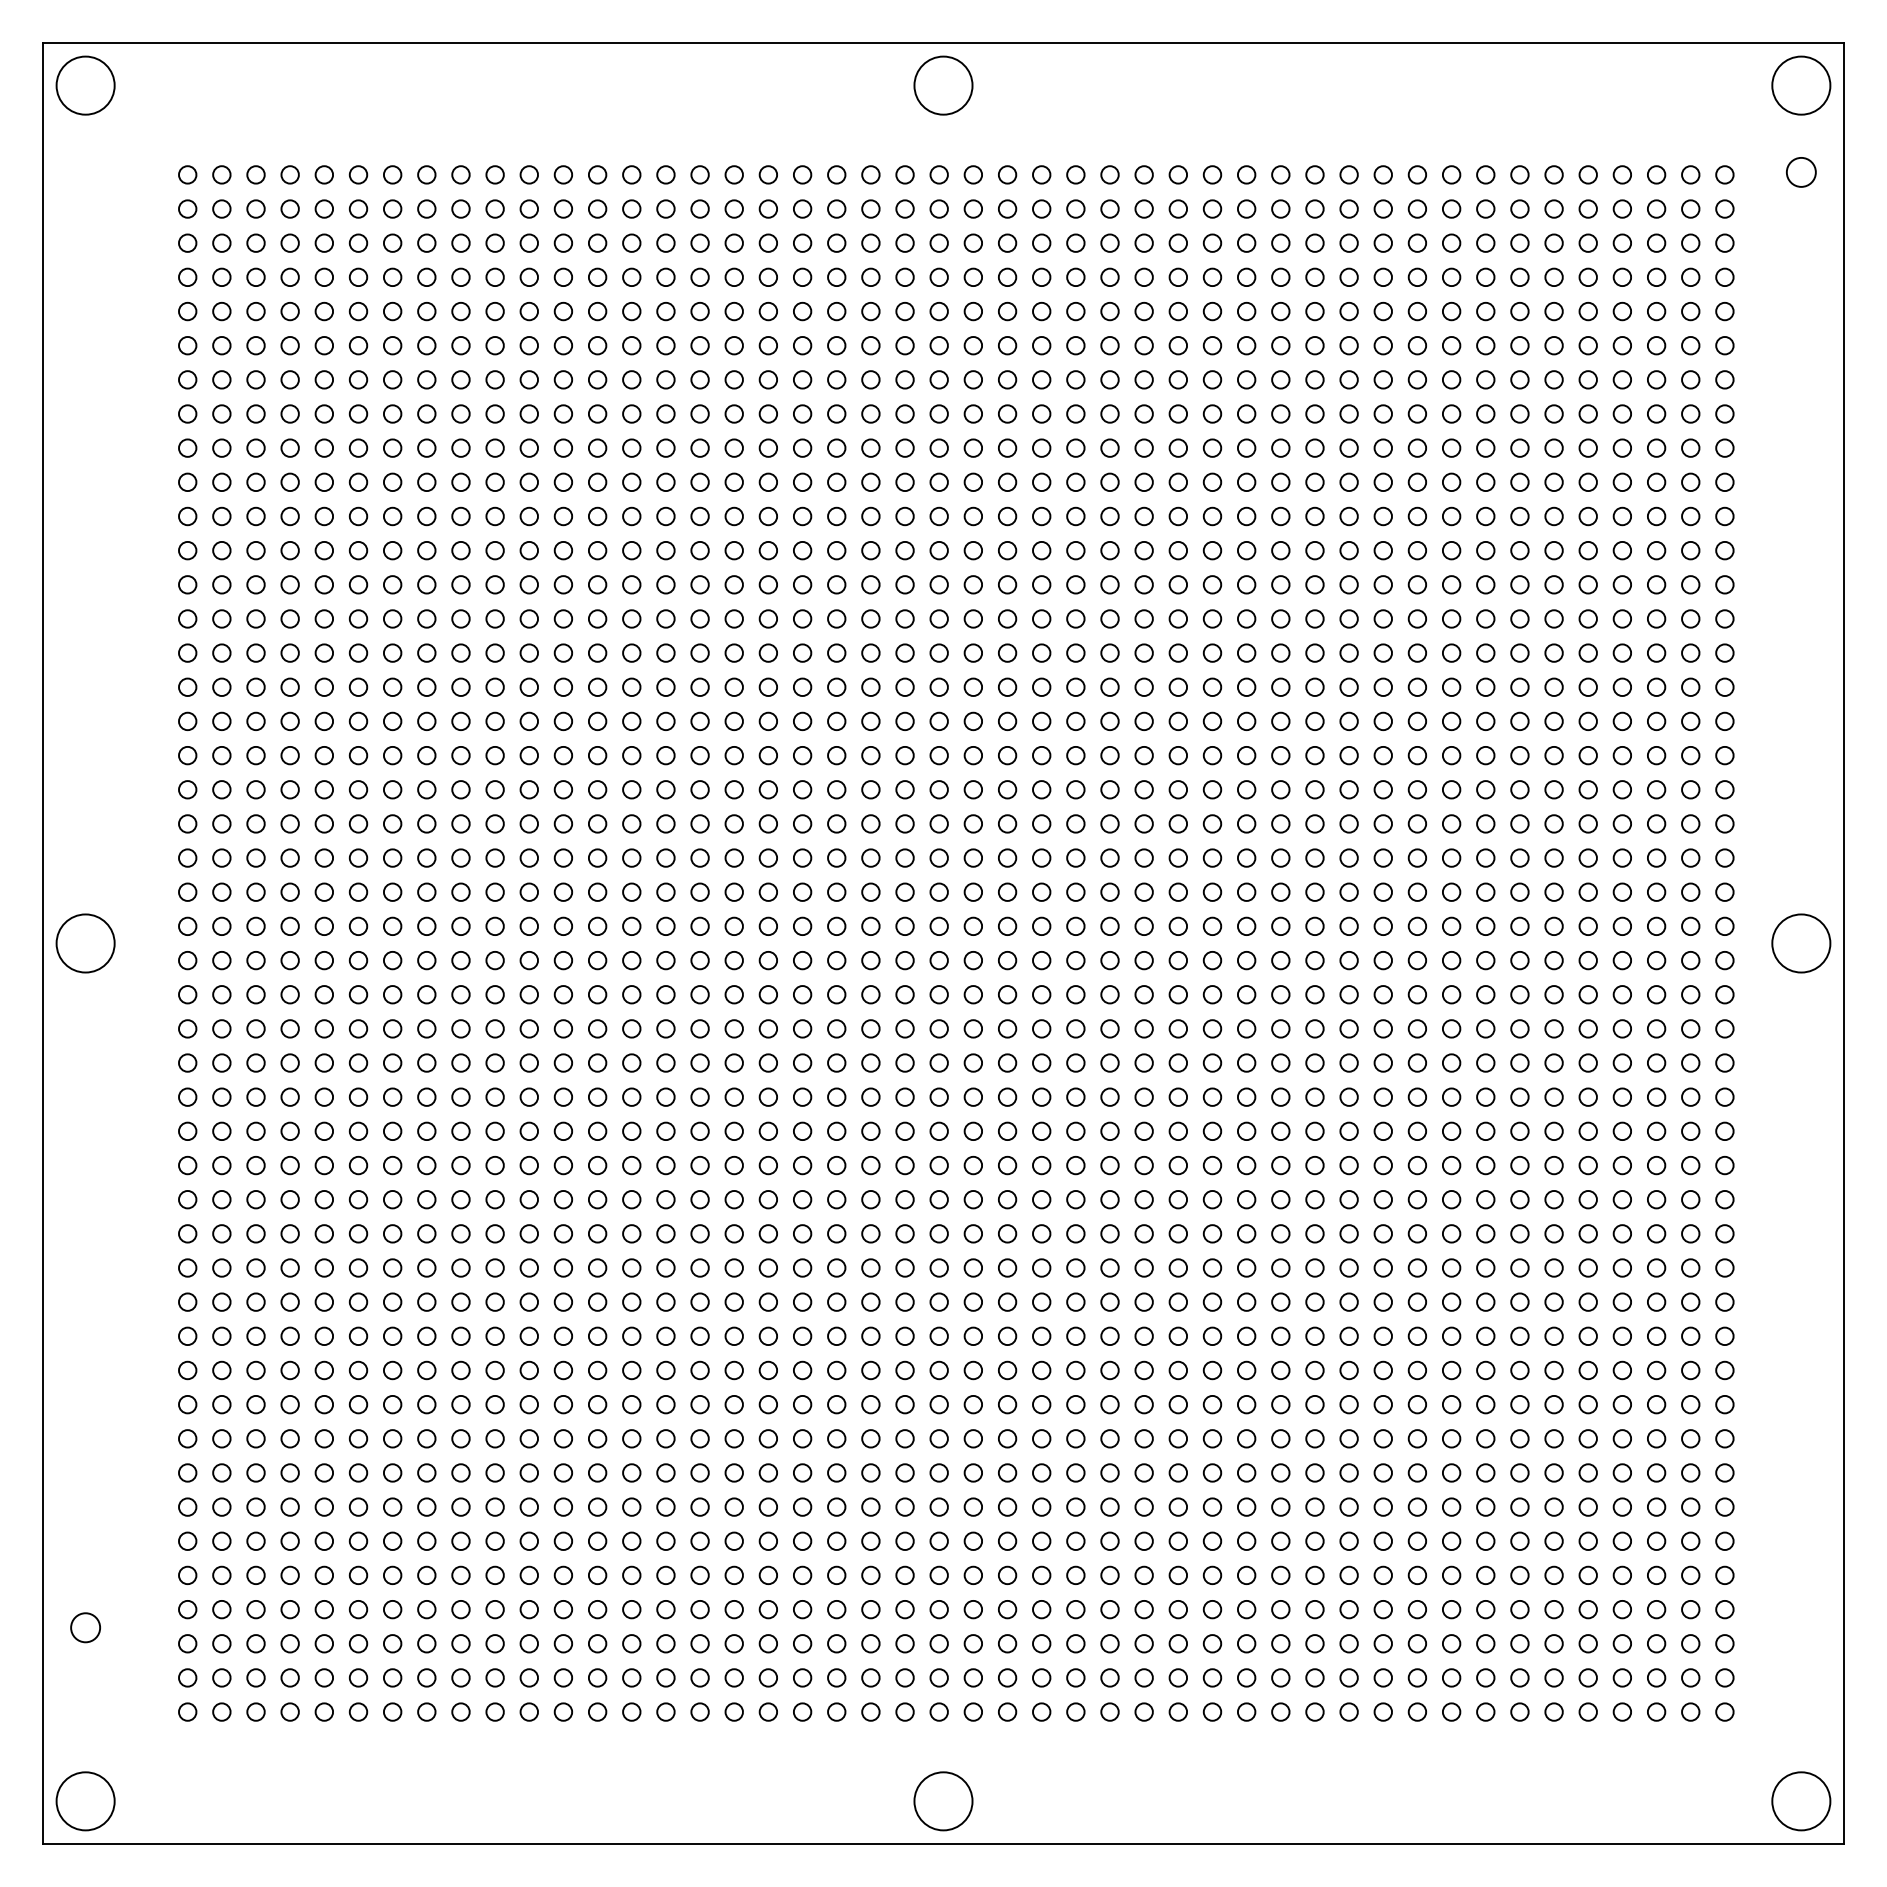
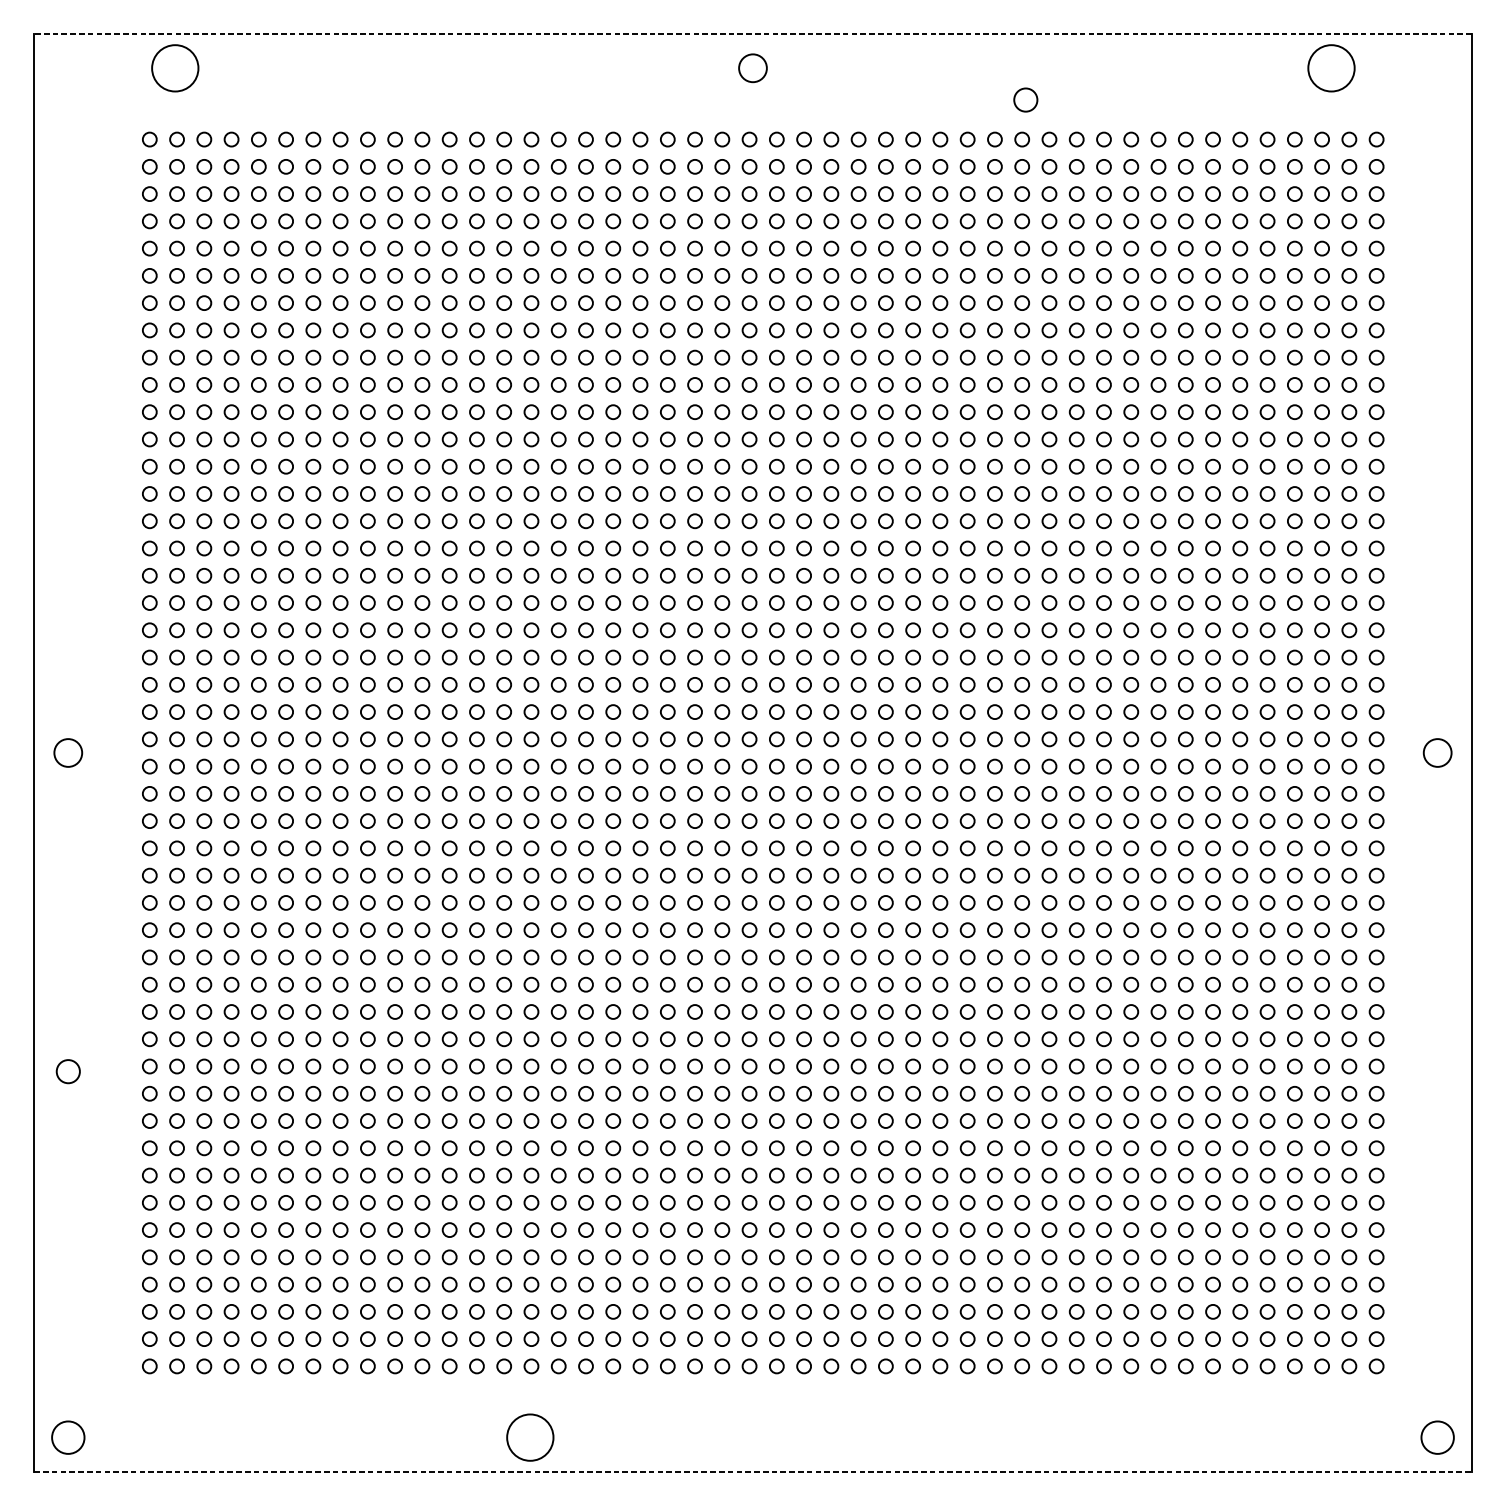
line: (943, 42) -> (753, 33), solid -> dashed
circle: (85, 85) -> (175, 68), moved
circle: (943, 85) -> (753, 68), size x0.6
circle: (1801, 85) -> (1331, 68), moved
circle: (1801, 172) -> (1025, 100), moved
circle: (85, 943) -> (68, 753), size x0.6
circle: (1801, 943) -> (1437, 753), size x0.6
circle: (85, 1627) -> (68, 1071), moved
circle: (85, 1801) -> (68, 1437), size x0.7
circle: (943, 1801) -> (530, 1437), moved
circle: (1801, 1801) -> (1437, 1437), size x0.7
line: (943, 1844) -> (753, 1472), solid -> dashed

